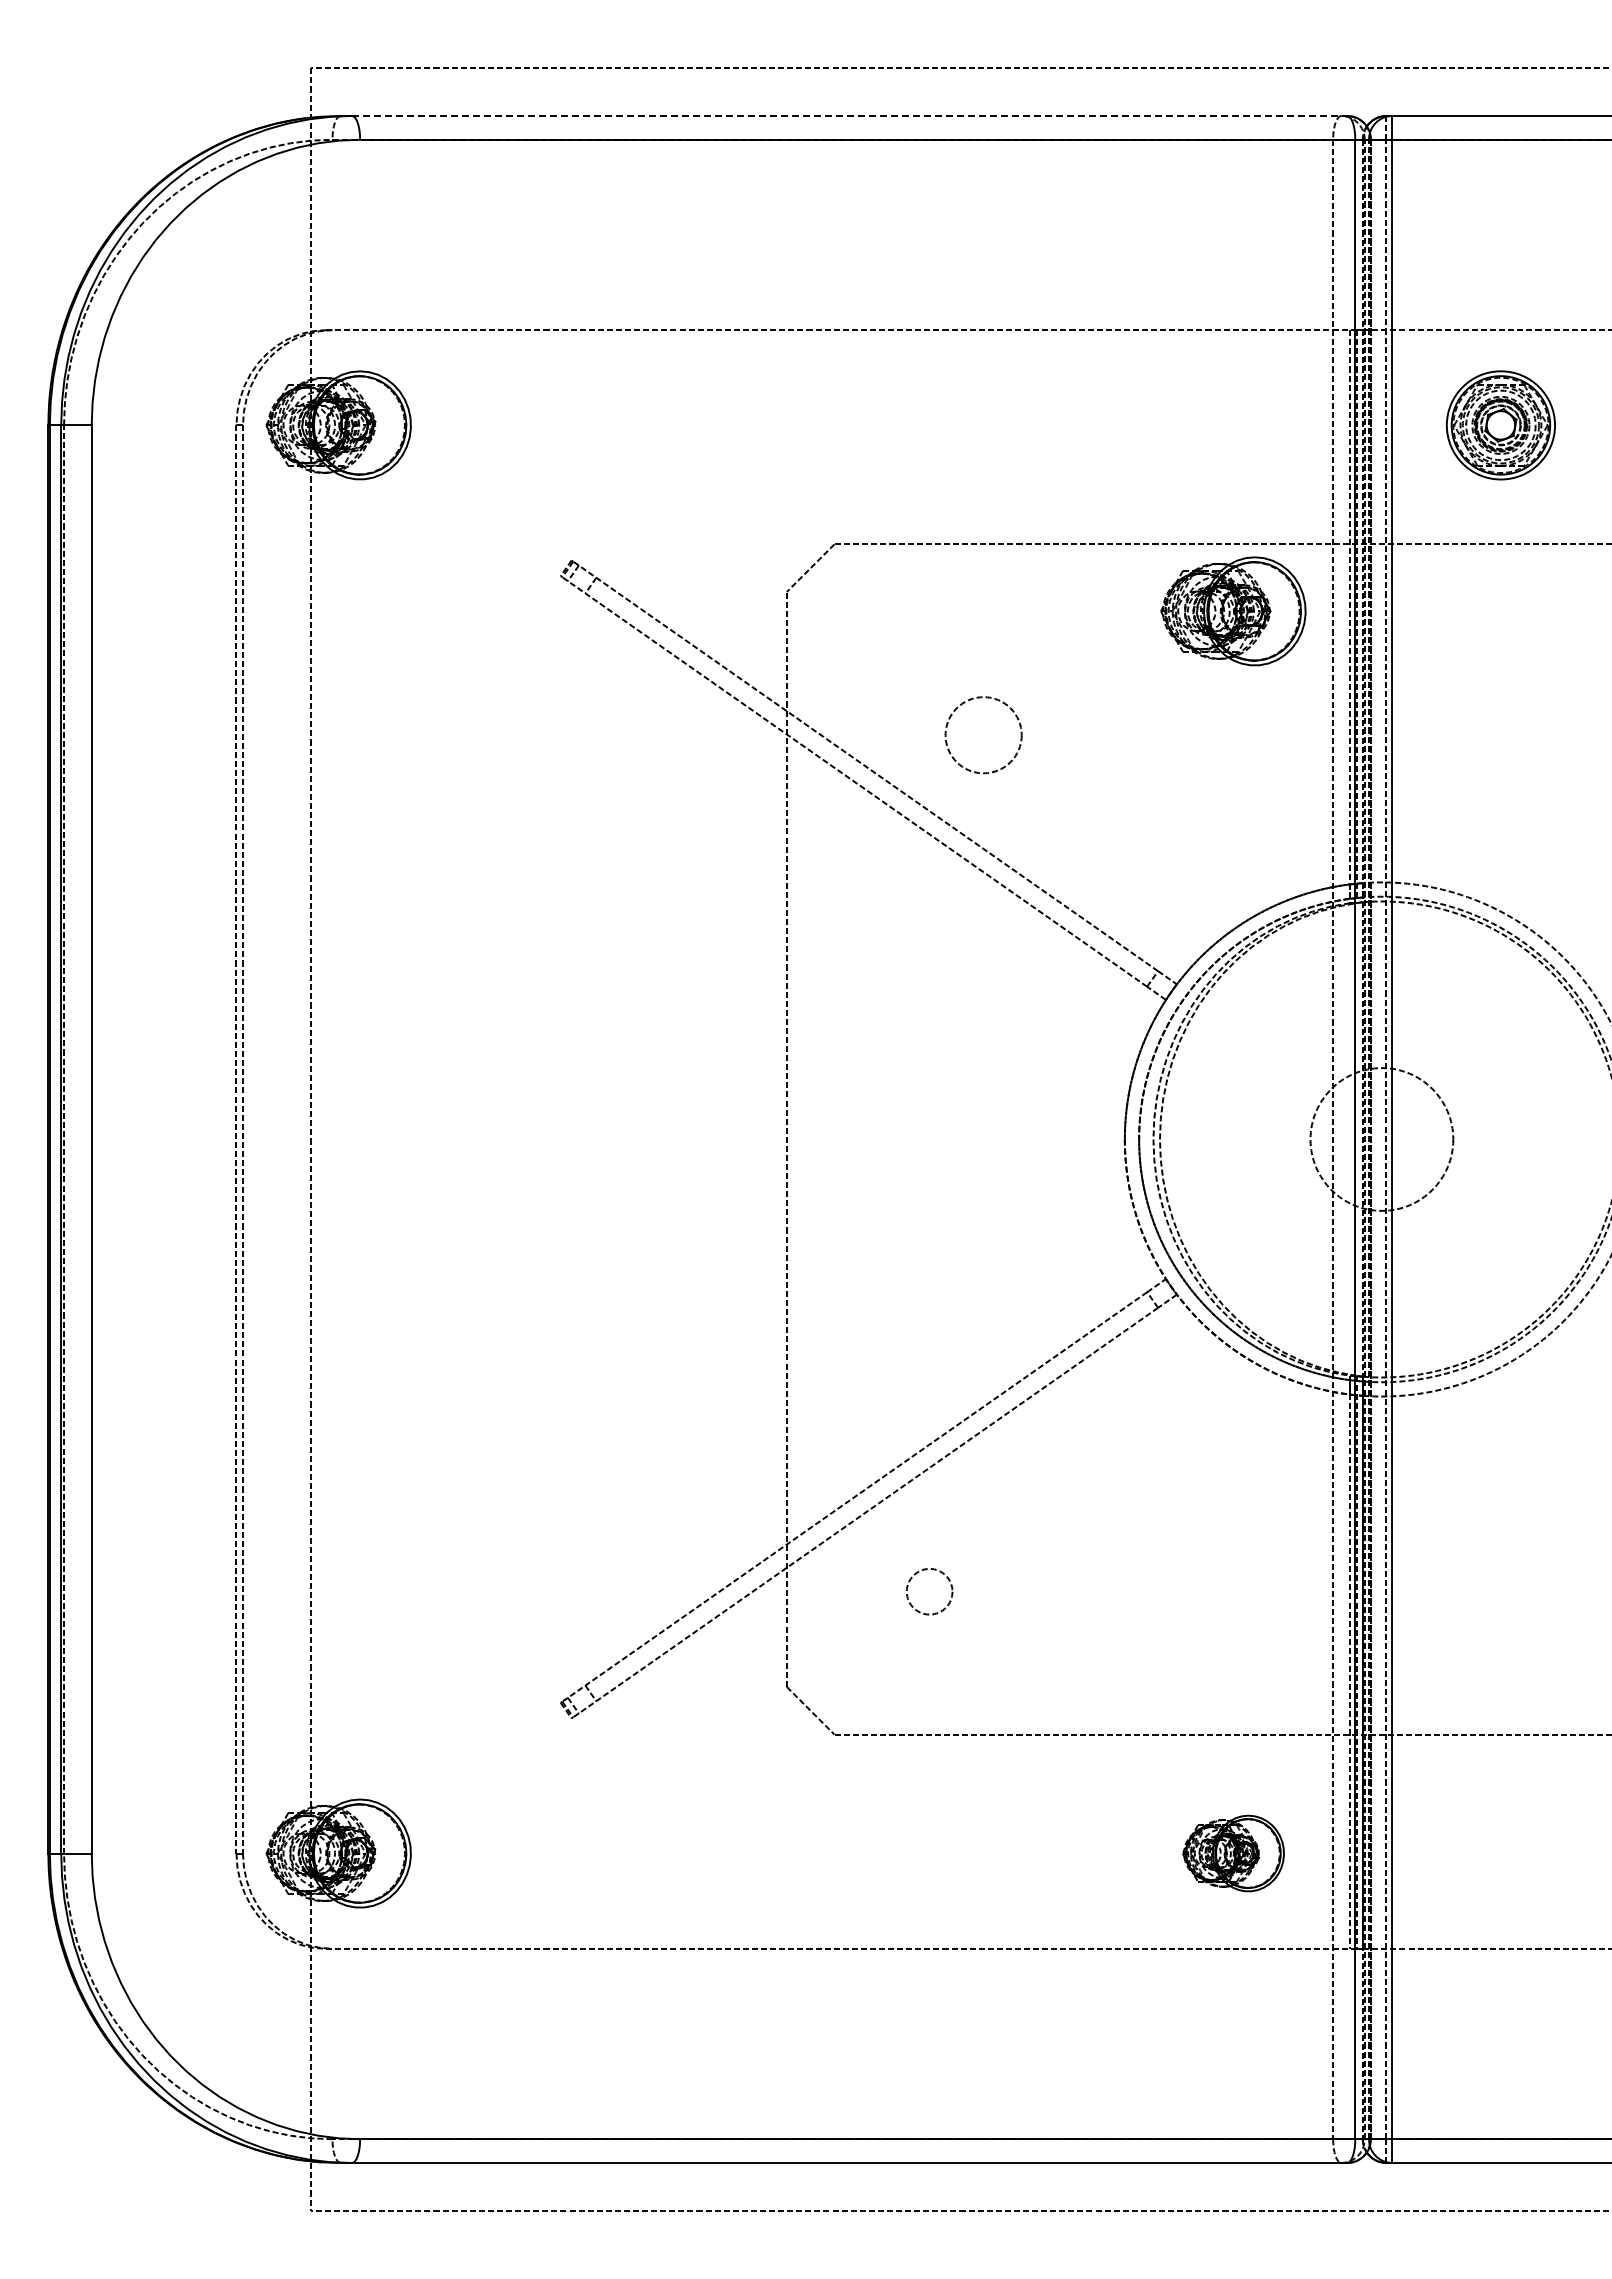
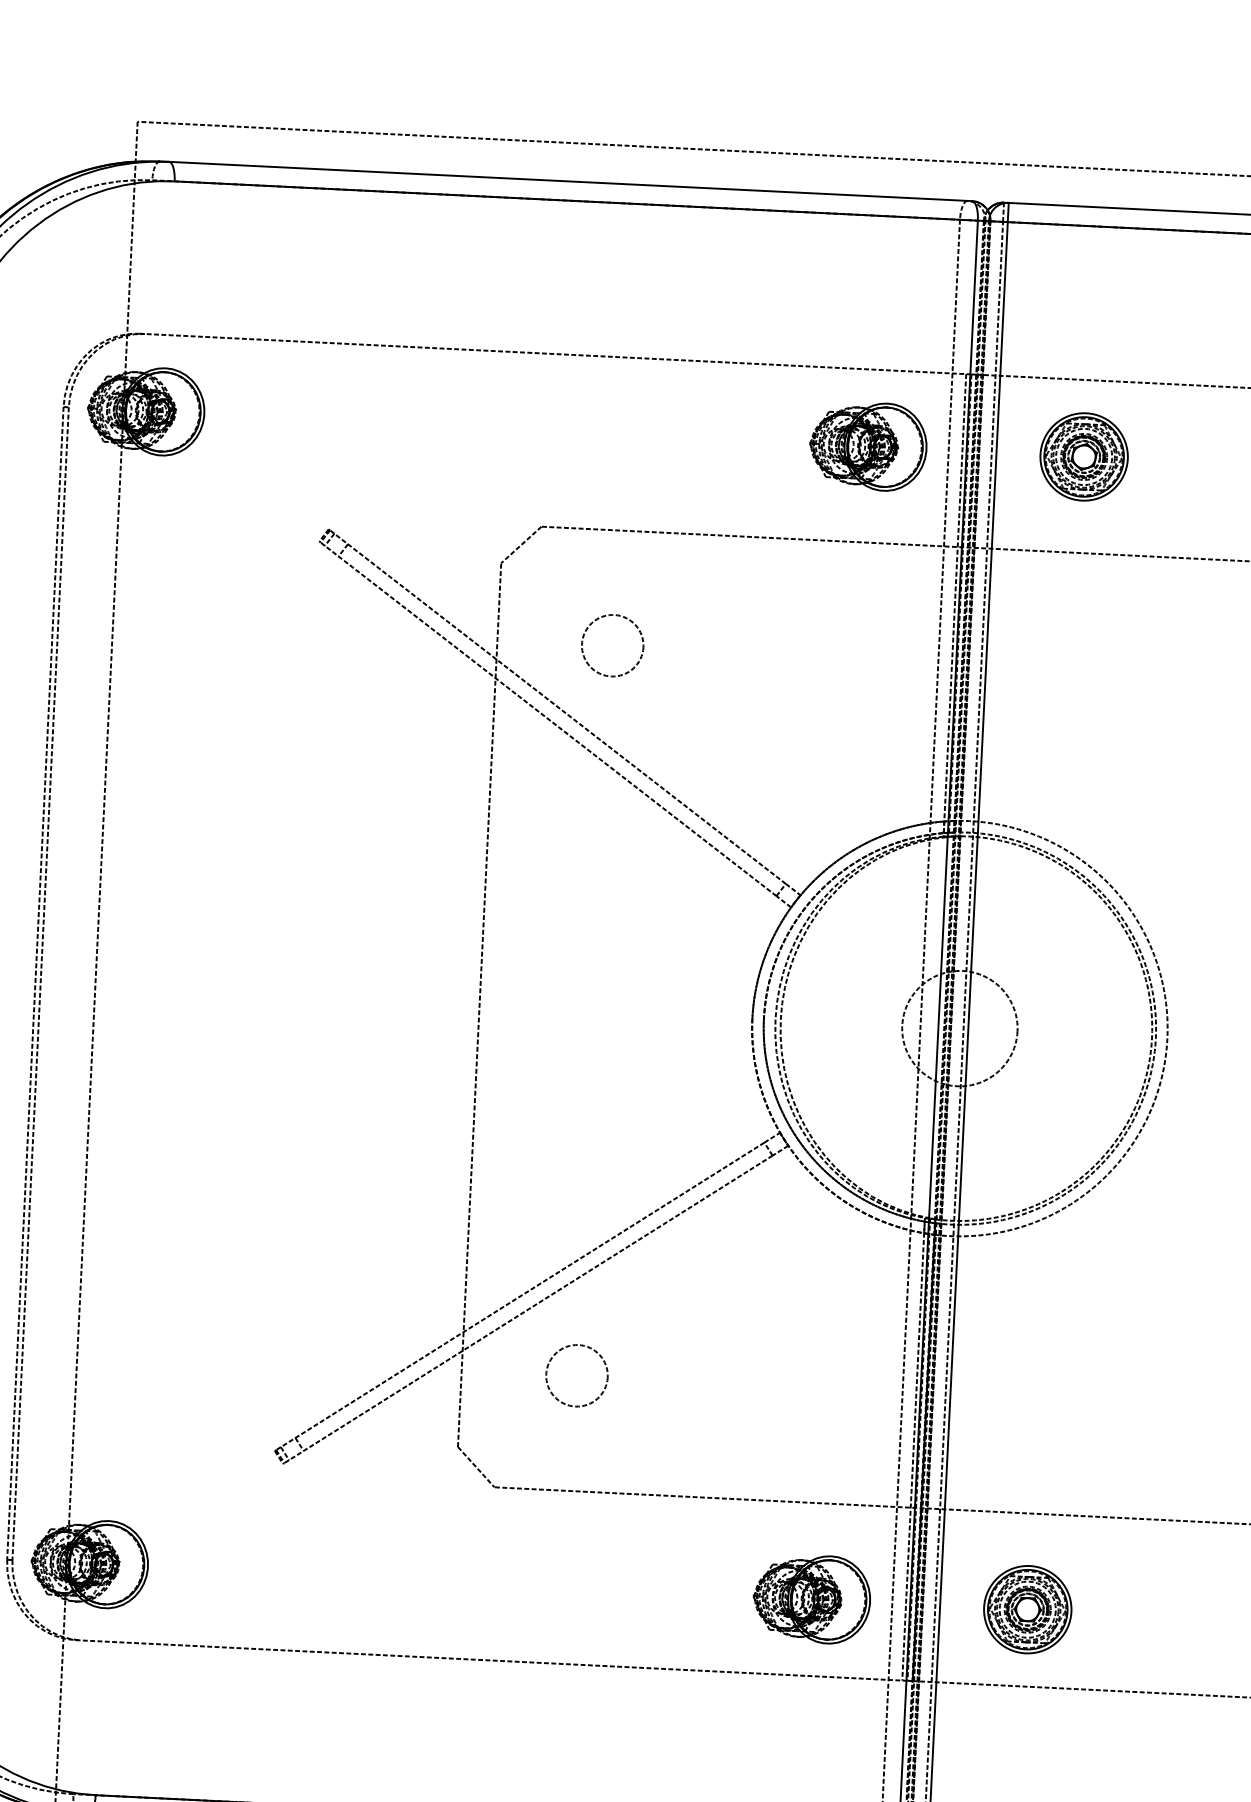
line: (849, 115) -> (570, 181), dashed -> solid
part: (1233, 611) -> (868, 446), moved
circle: (983, 735) -> (612, 645), moved
circle: (929, 1591) -> (576, 1375), size x1.67
part: (1233, 1853) -> (811, 1599), size x1.43
part: (1500, 1853) -> (1027, 1609), added

